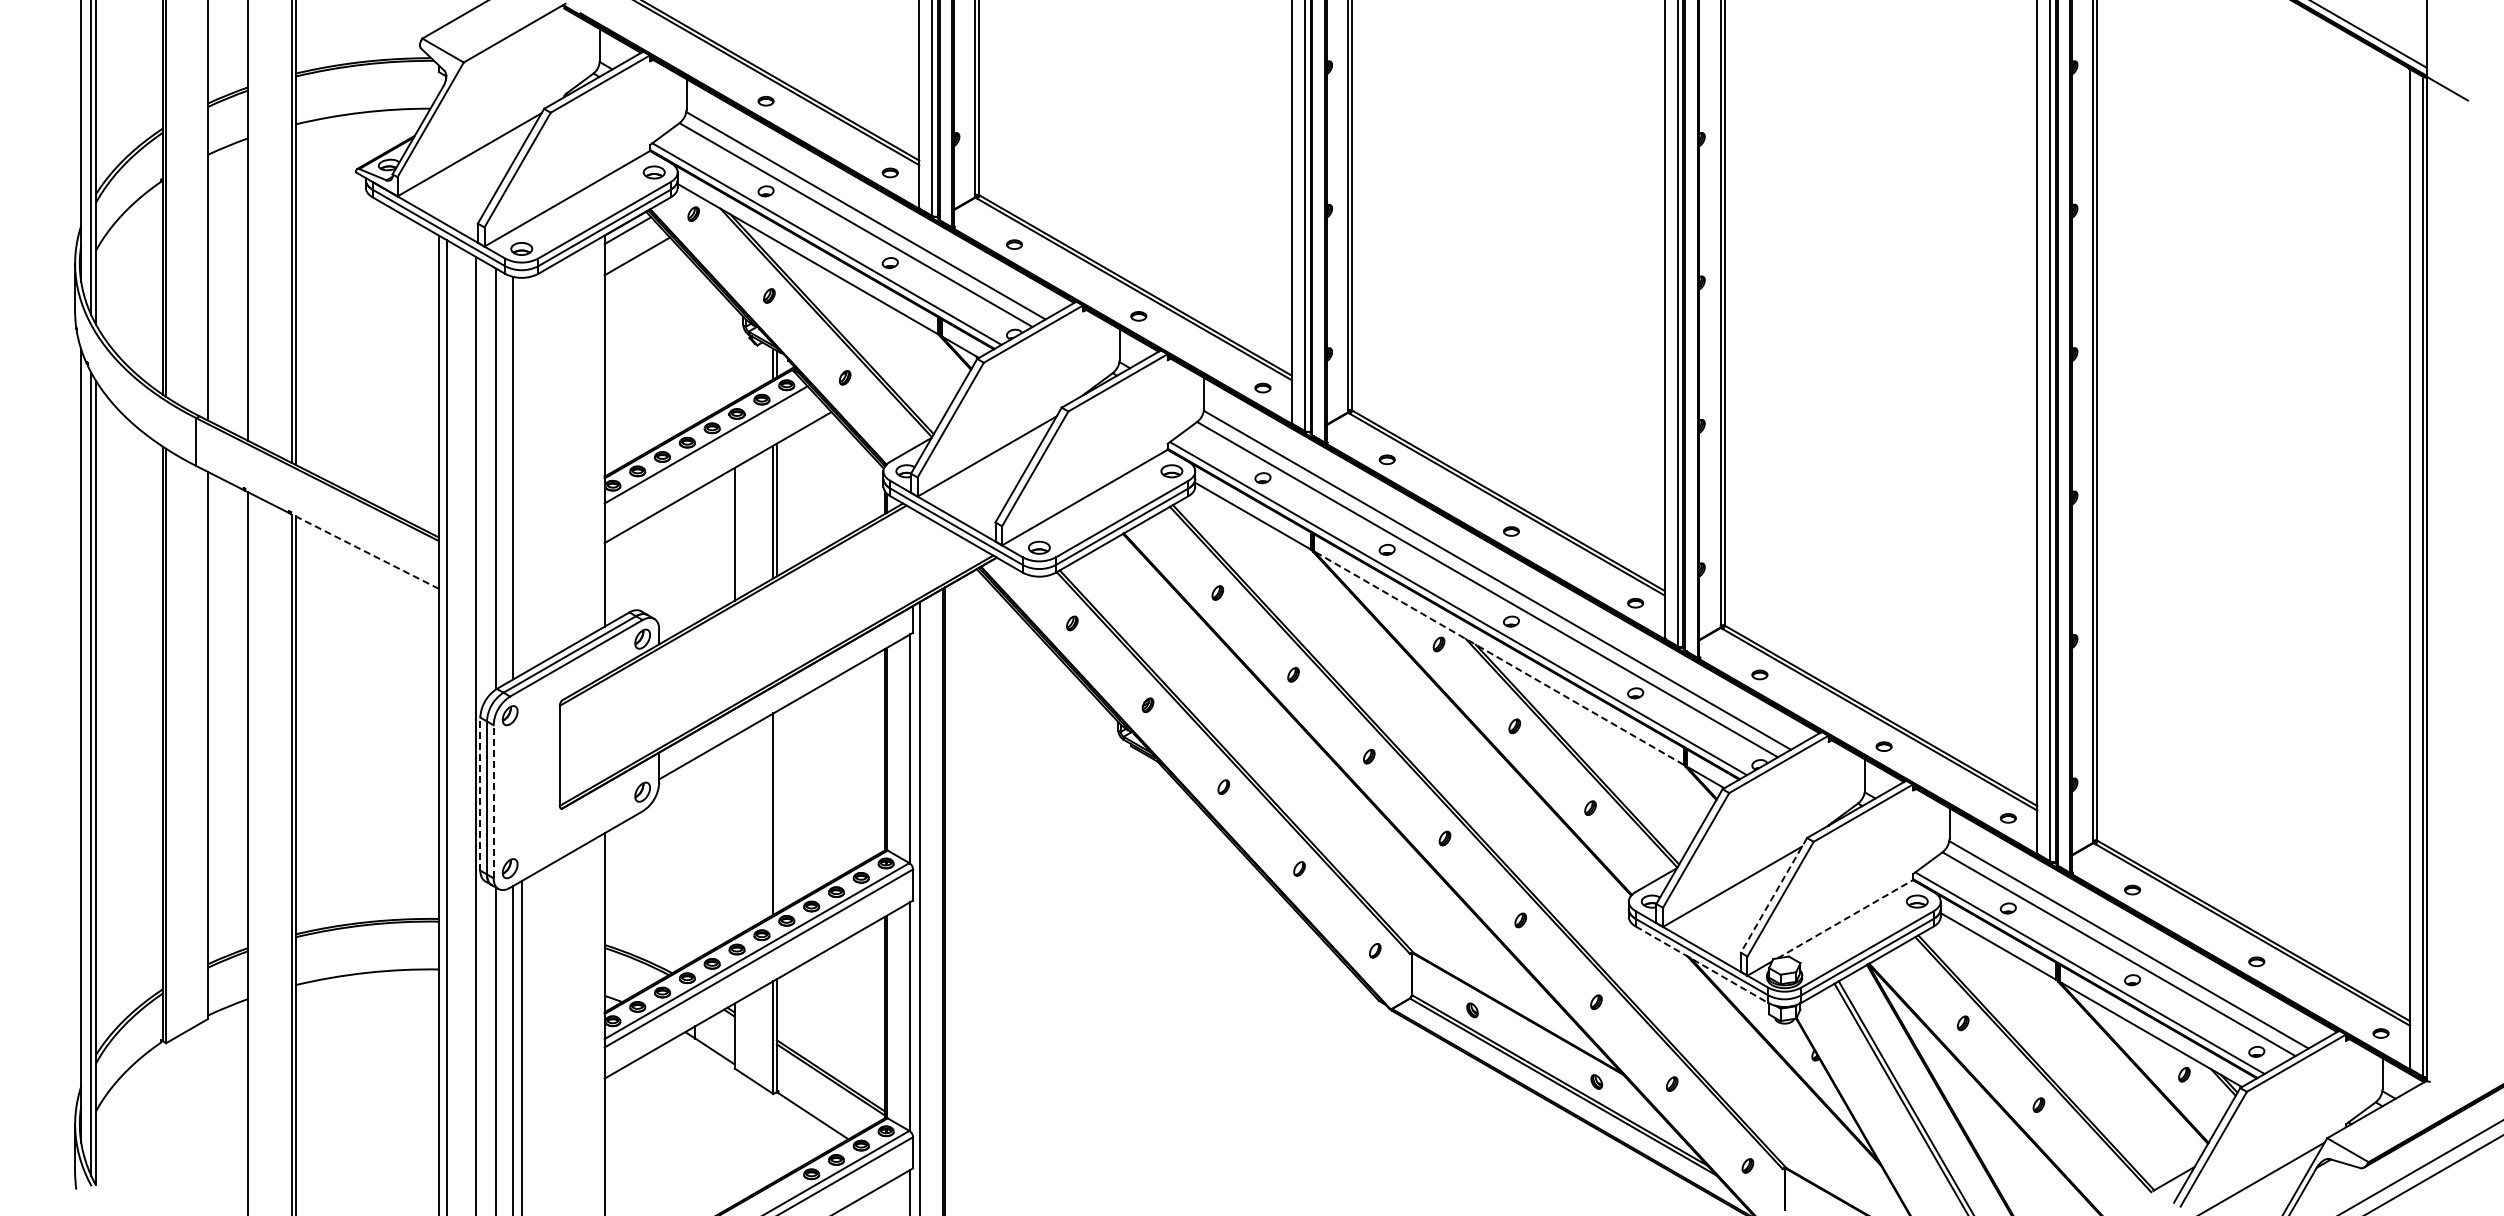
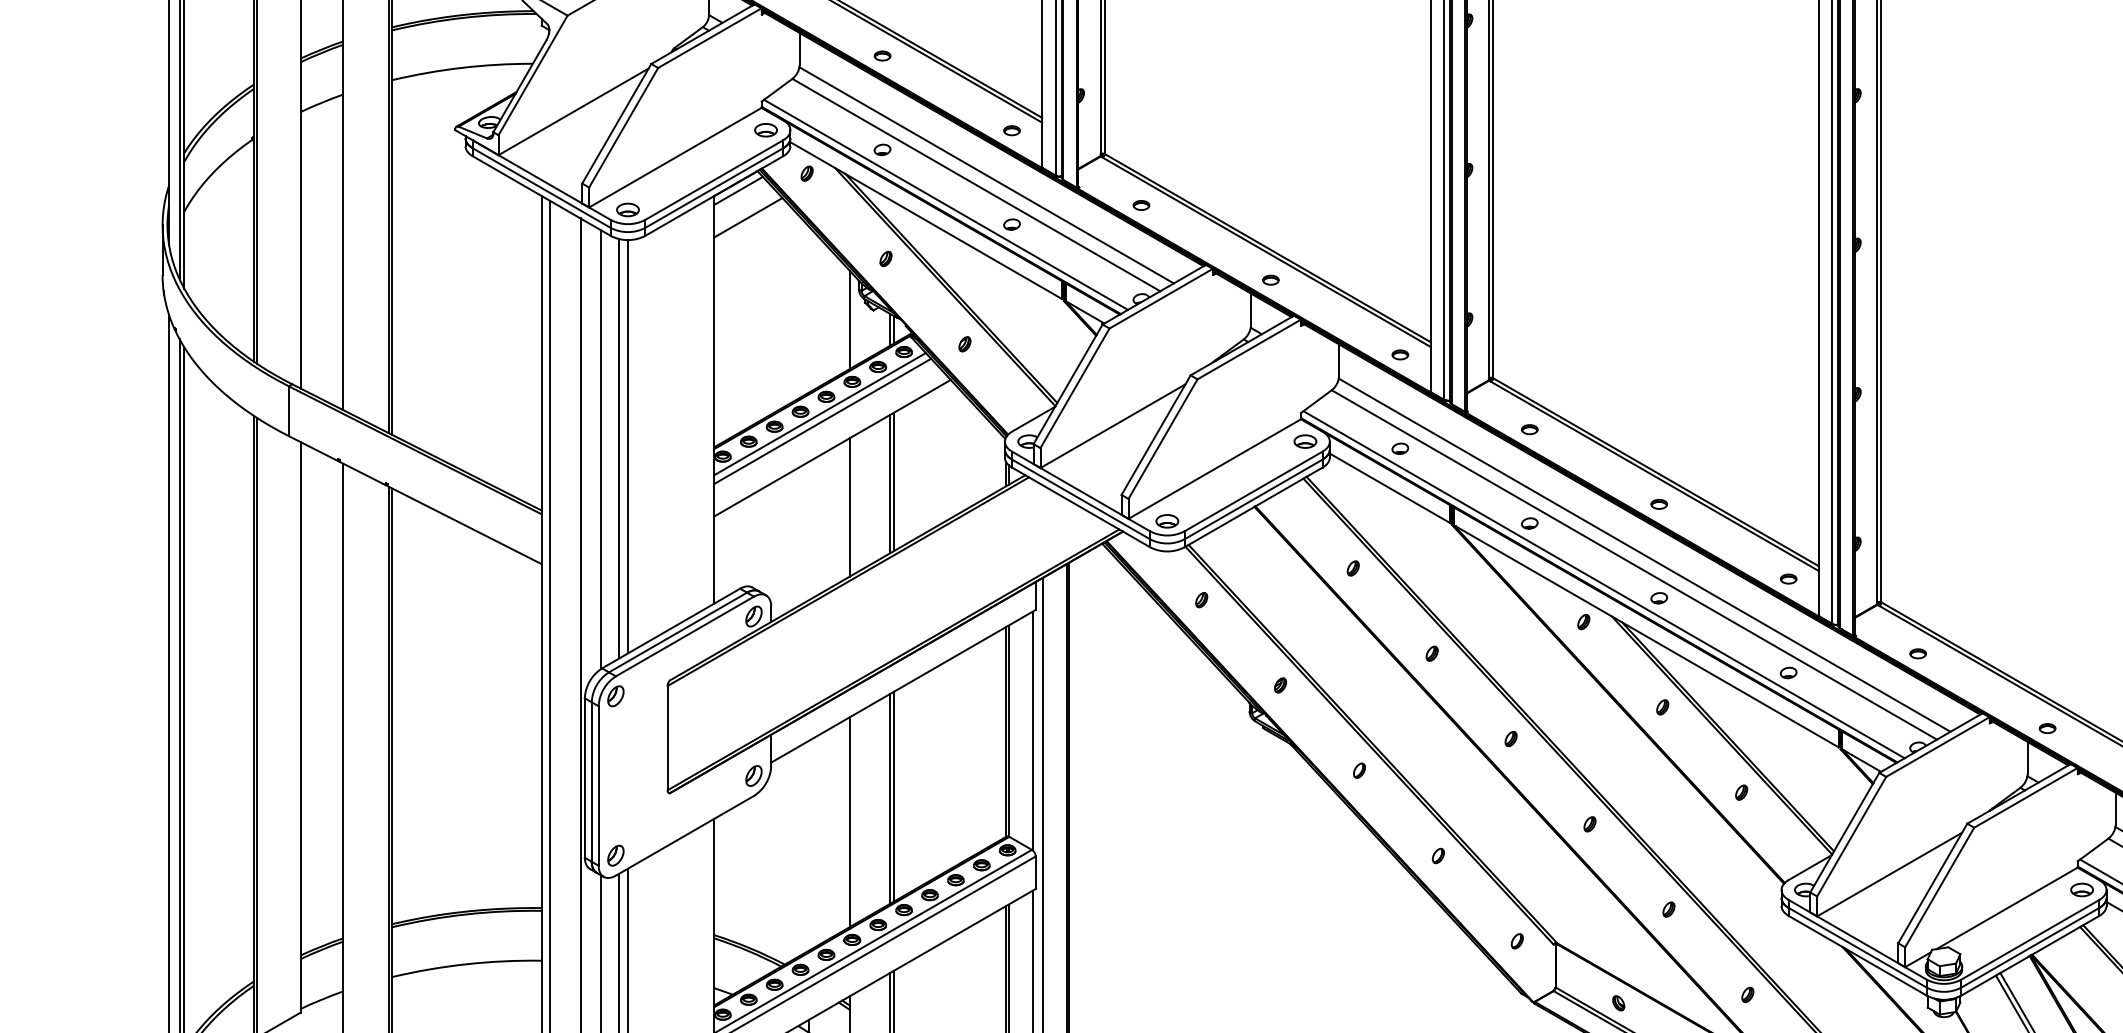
line: (734, 354) -> (849, 319), added
line: (708, 451) -> (822, 421), added
line: (521, 475) -> (627, 446), added
line: (365, 551) -> (465, 525), dashed -> solid
line: (1498, 657) -> (1645, 635), dashed -> solid
line: (480, 794) -> (584, 778), dashed -> solid
line: (493, 801) -> (598, 785), dashed -> solid
line: (776, 811) -> (893, 796), added
line: (734, 836) -> (849, 822), added
line: (1773, 895) -> (1932, 883), dashed -> solid
line: (1845, 918) -> (2007, 907), dashed -> solid
line: (1701, 964) -> (1857, 955), dashed -> solid

